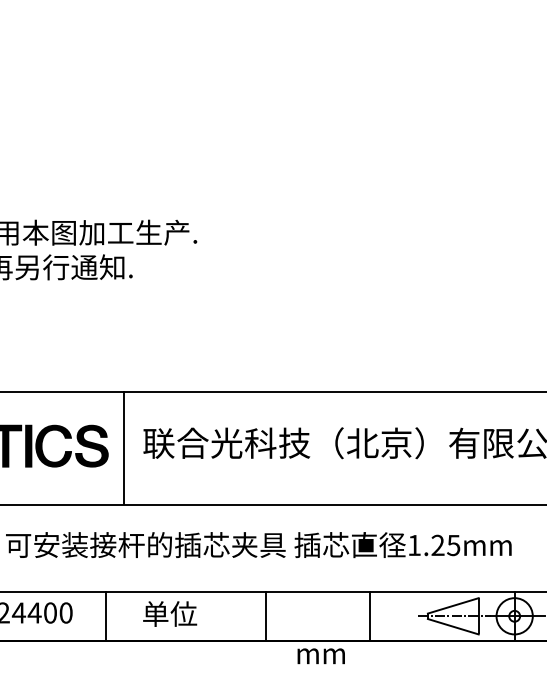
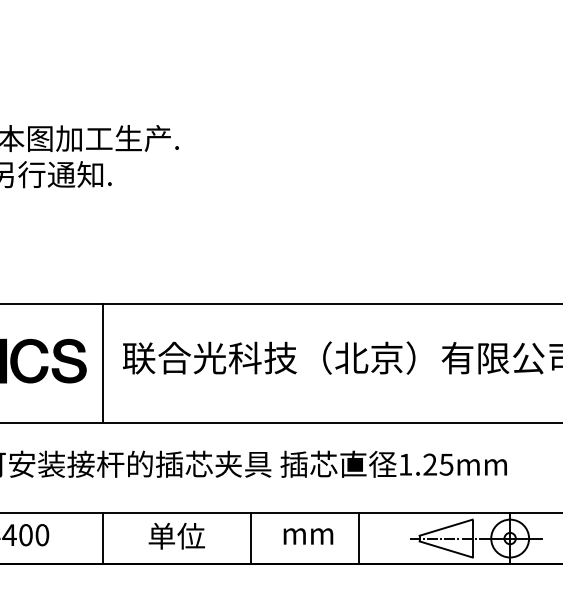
text: (170, 613) -> (177, 535), moved
line: (105, 616) -> (102, 538), moved
text: (320, 656) -> (307, 536), moved

